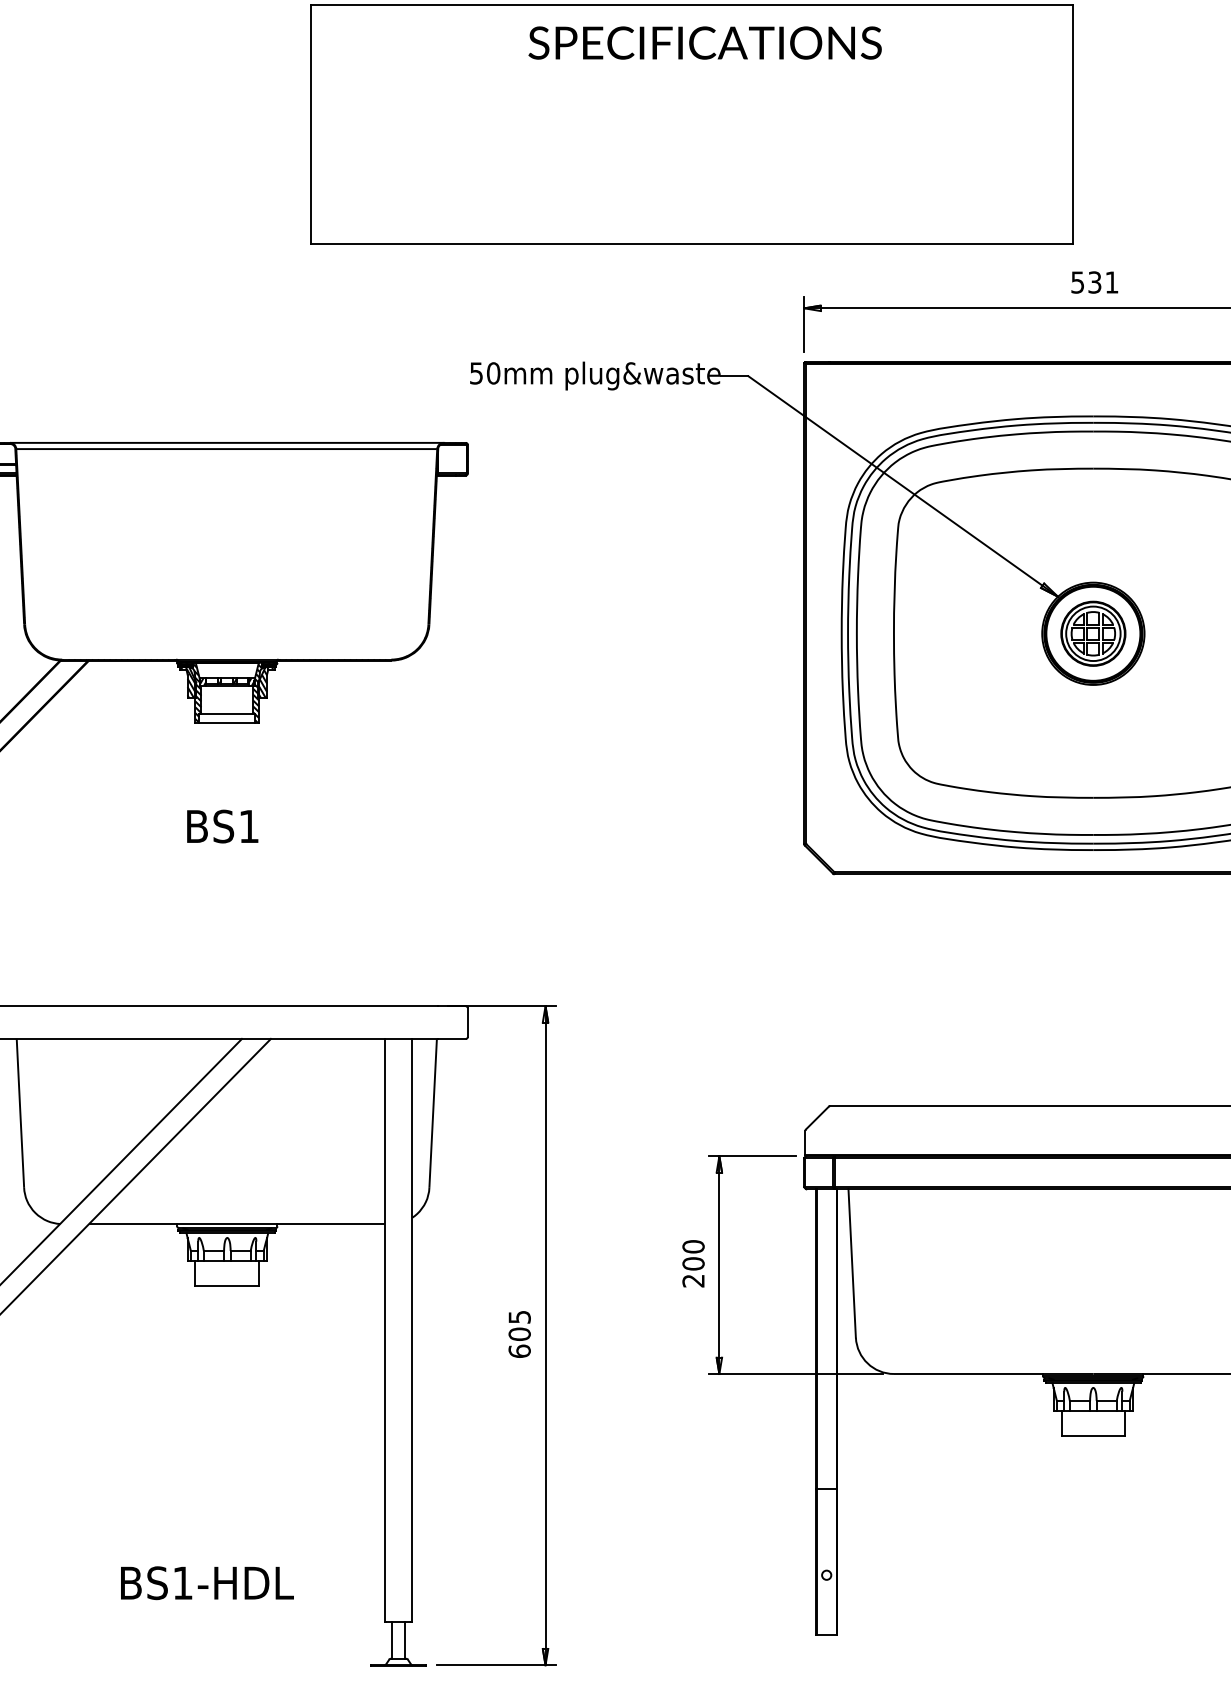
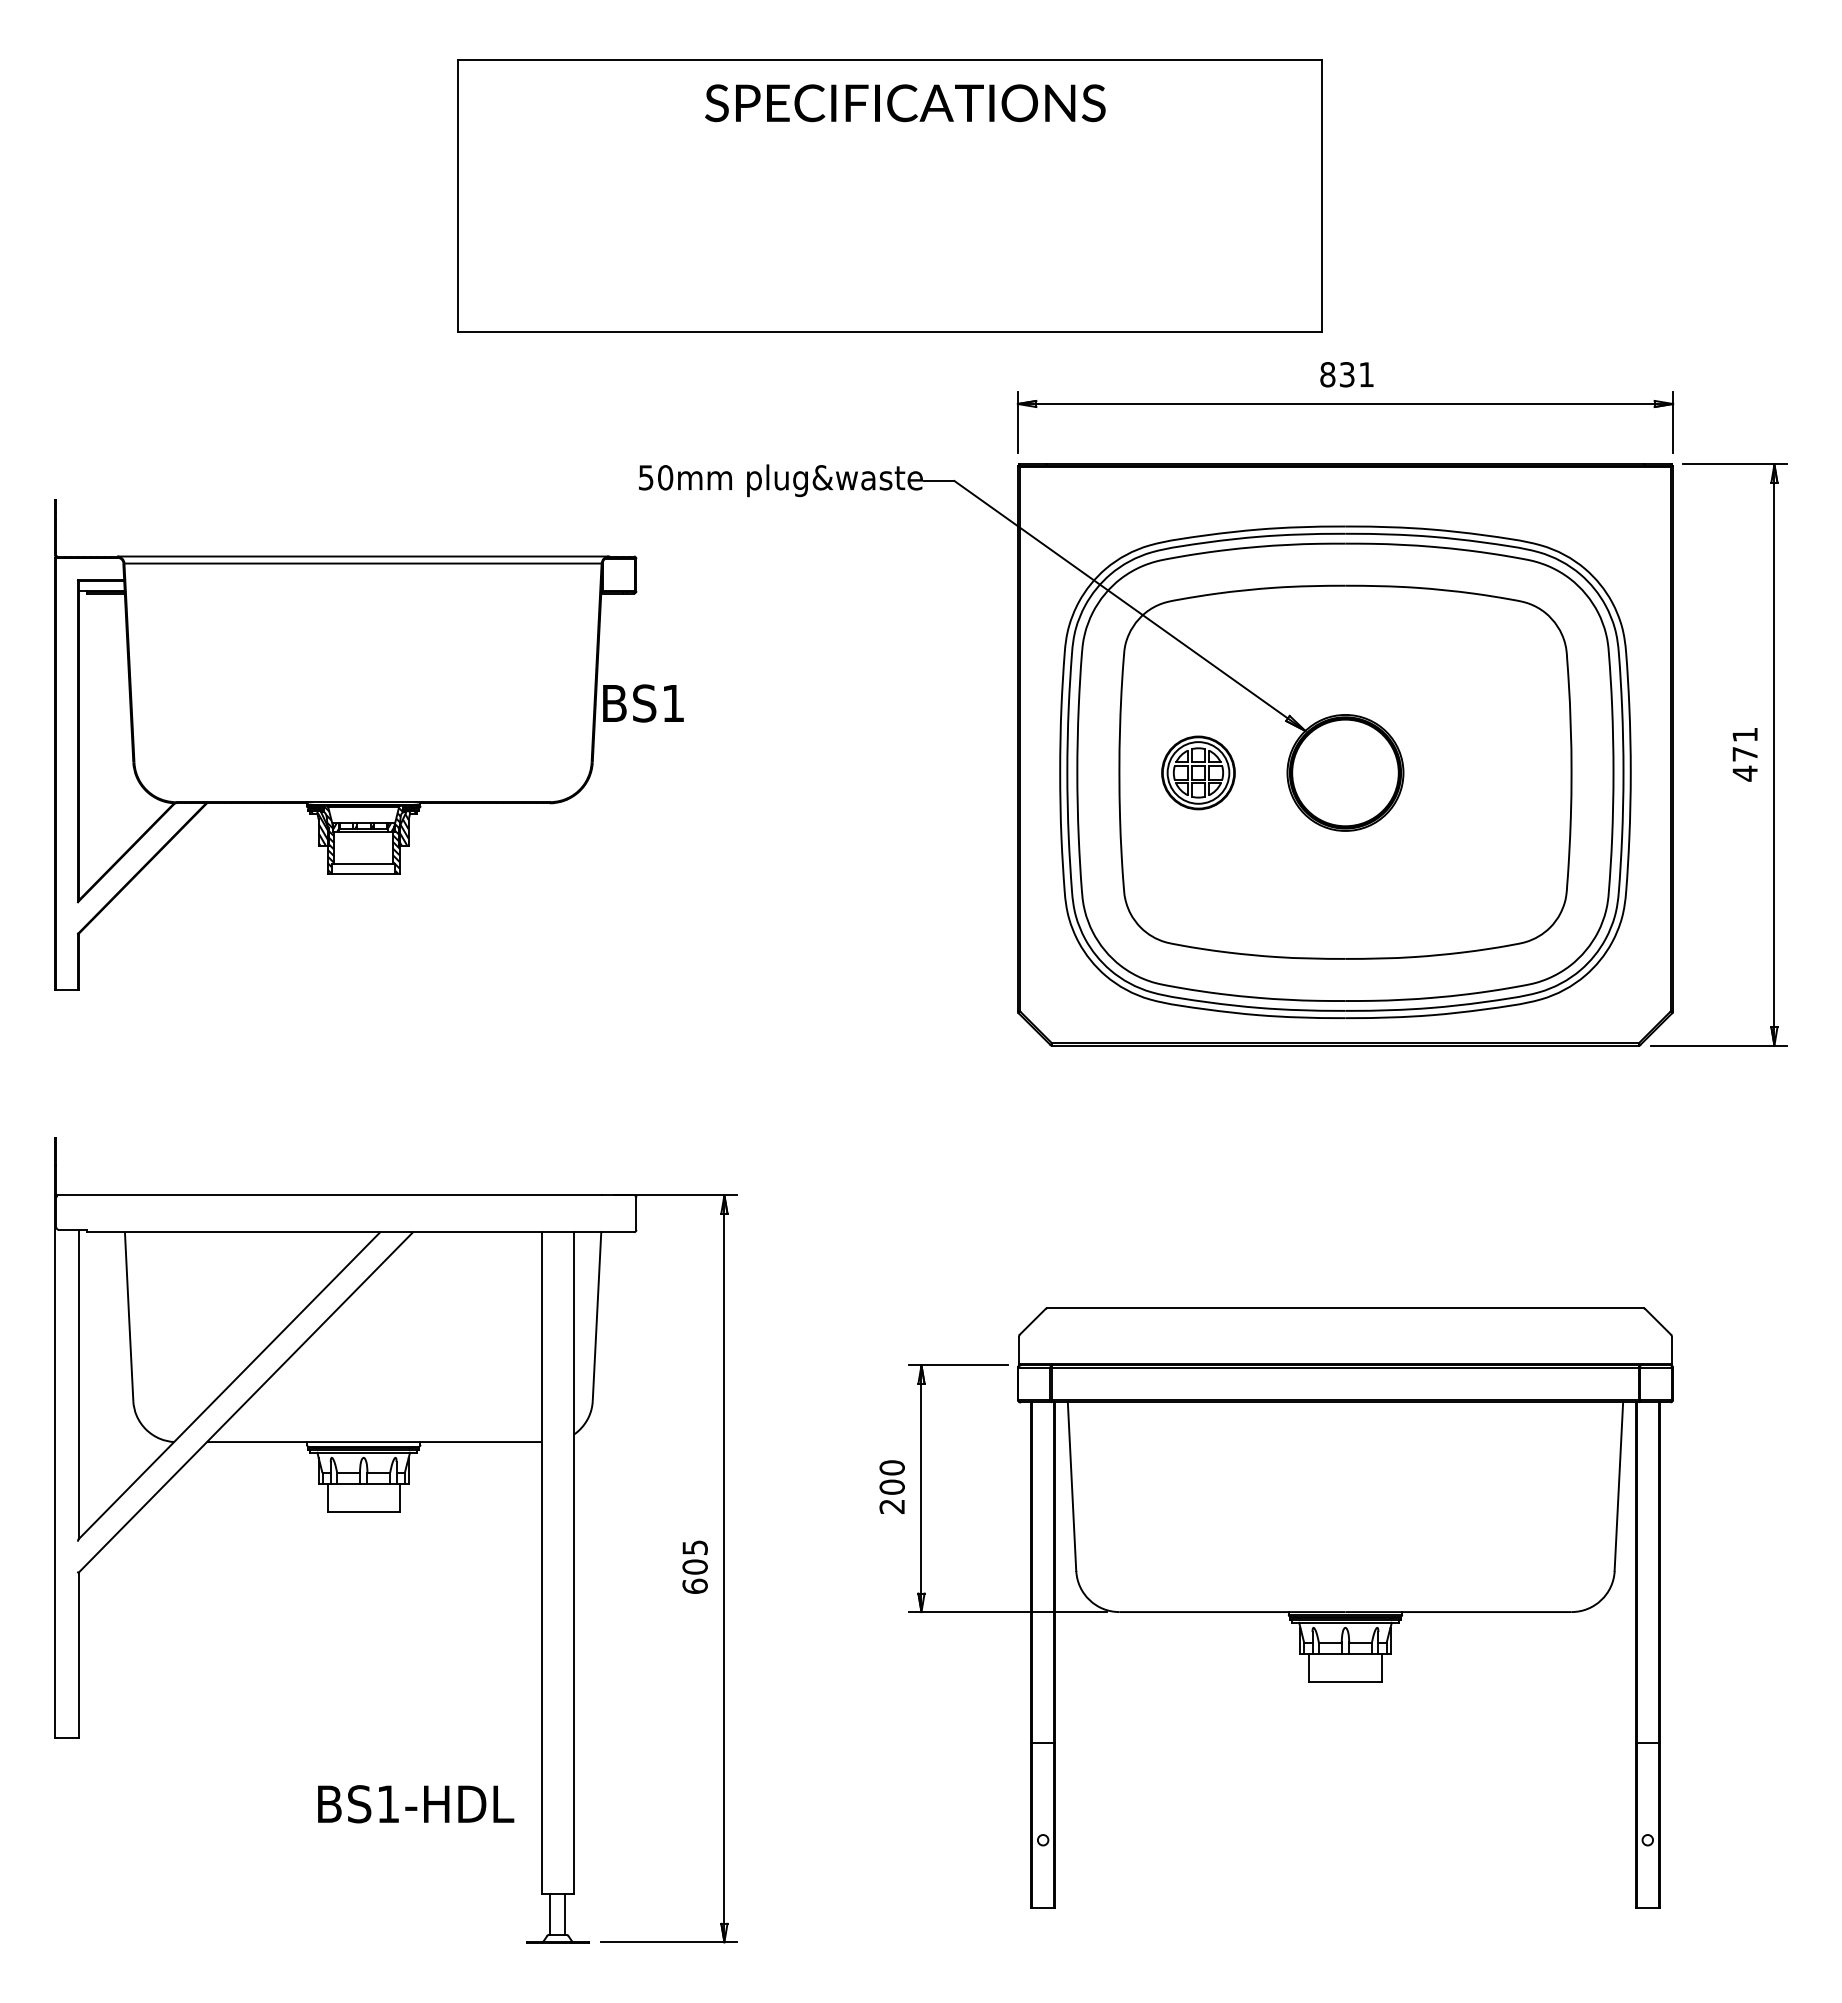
text: (1077, 282) -> (1327, 374), 531 -> 831
part: (1093, 633) -> (1198, 772), moved
text: (222, 826) -> (643, 703), moved
text: (207, 1583) -> (416, 1804), moved

